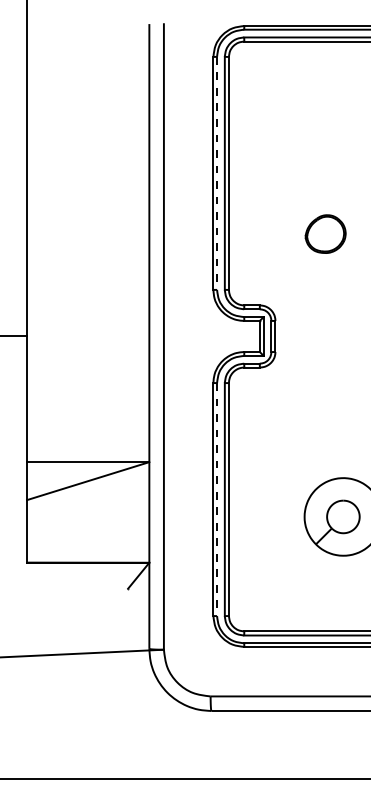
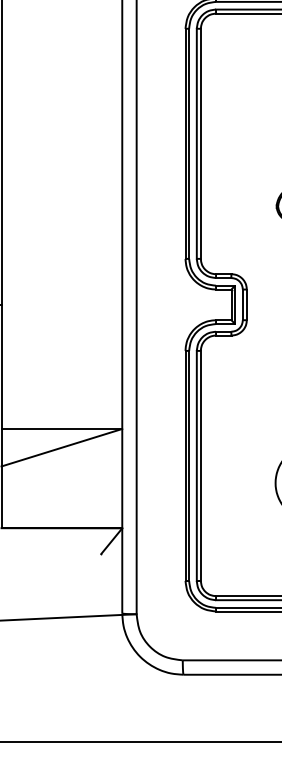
line: (217, 173) -> (189, 143), dashed -> solid
line: (217, 499) -> (189, 465), dashed -> solid

